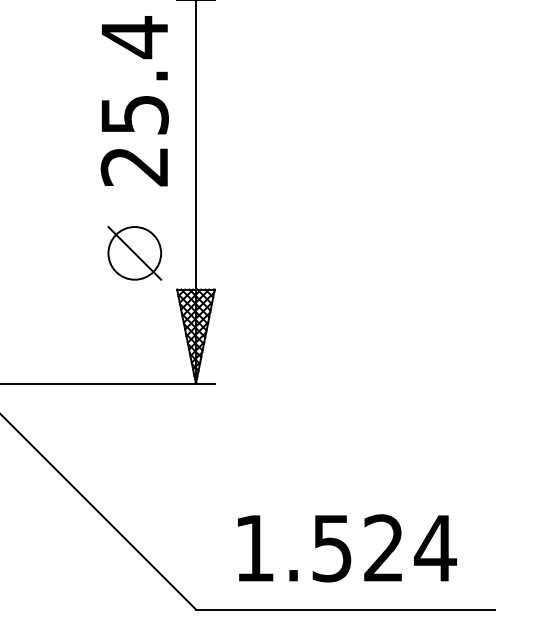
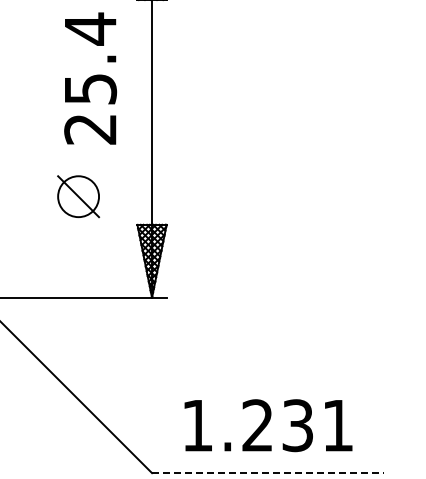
text: (134, 101) -> (90, 78), moved
part: (134, 253) -> (78, 196), moved
text: (384, 548) -> (298, 425), 1.524 -> 1.231
line: (344, 609) -> (267, 473), solid -> dashed

